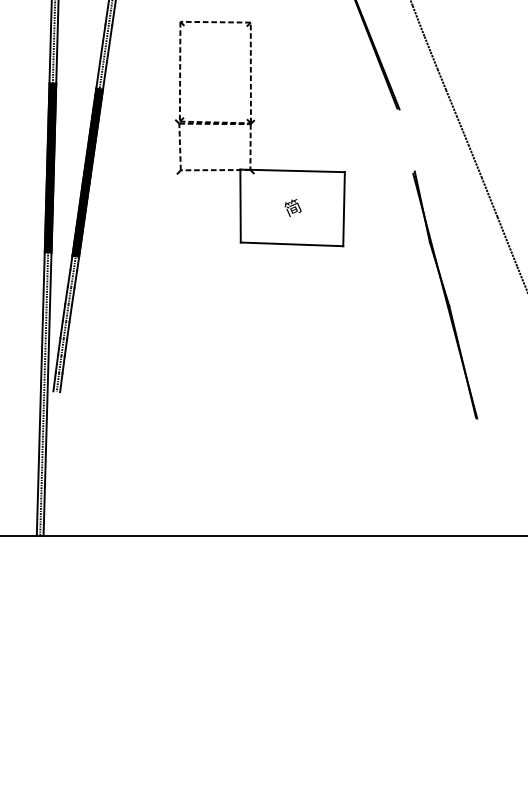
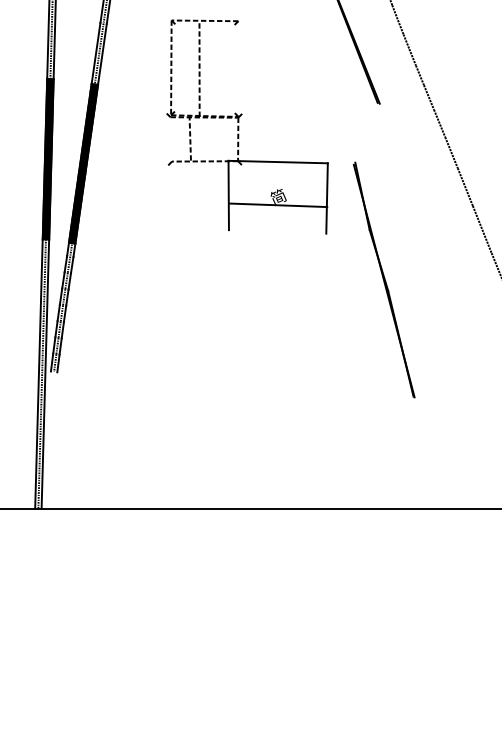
line: (250, 72) -> (199, 68), moved
line: (179, 146) -> (189, 137), moved
line: (291, 244) -> (278, 205), moved
part: (445, 294) -> (384, 279), moved

